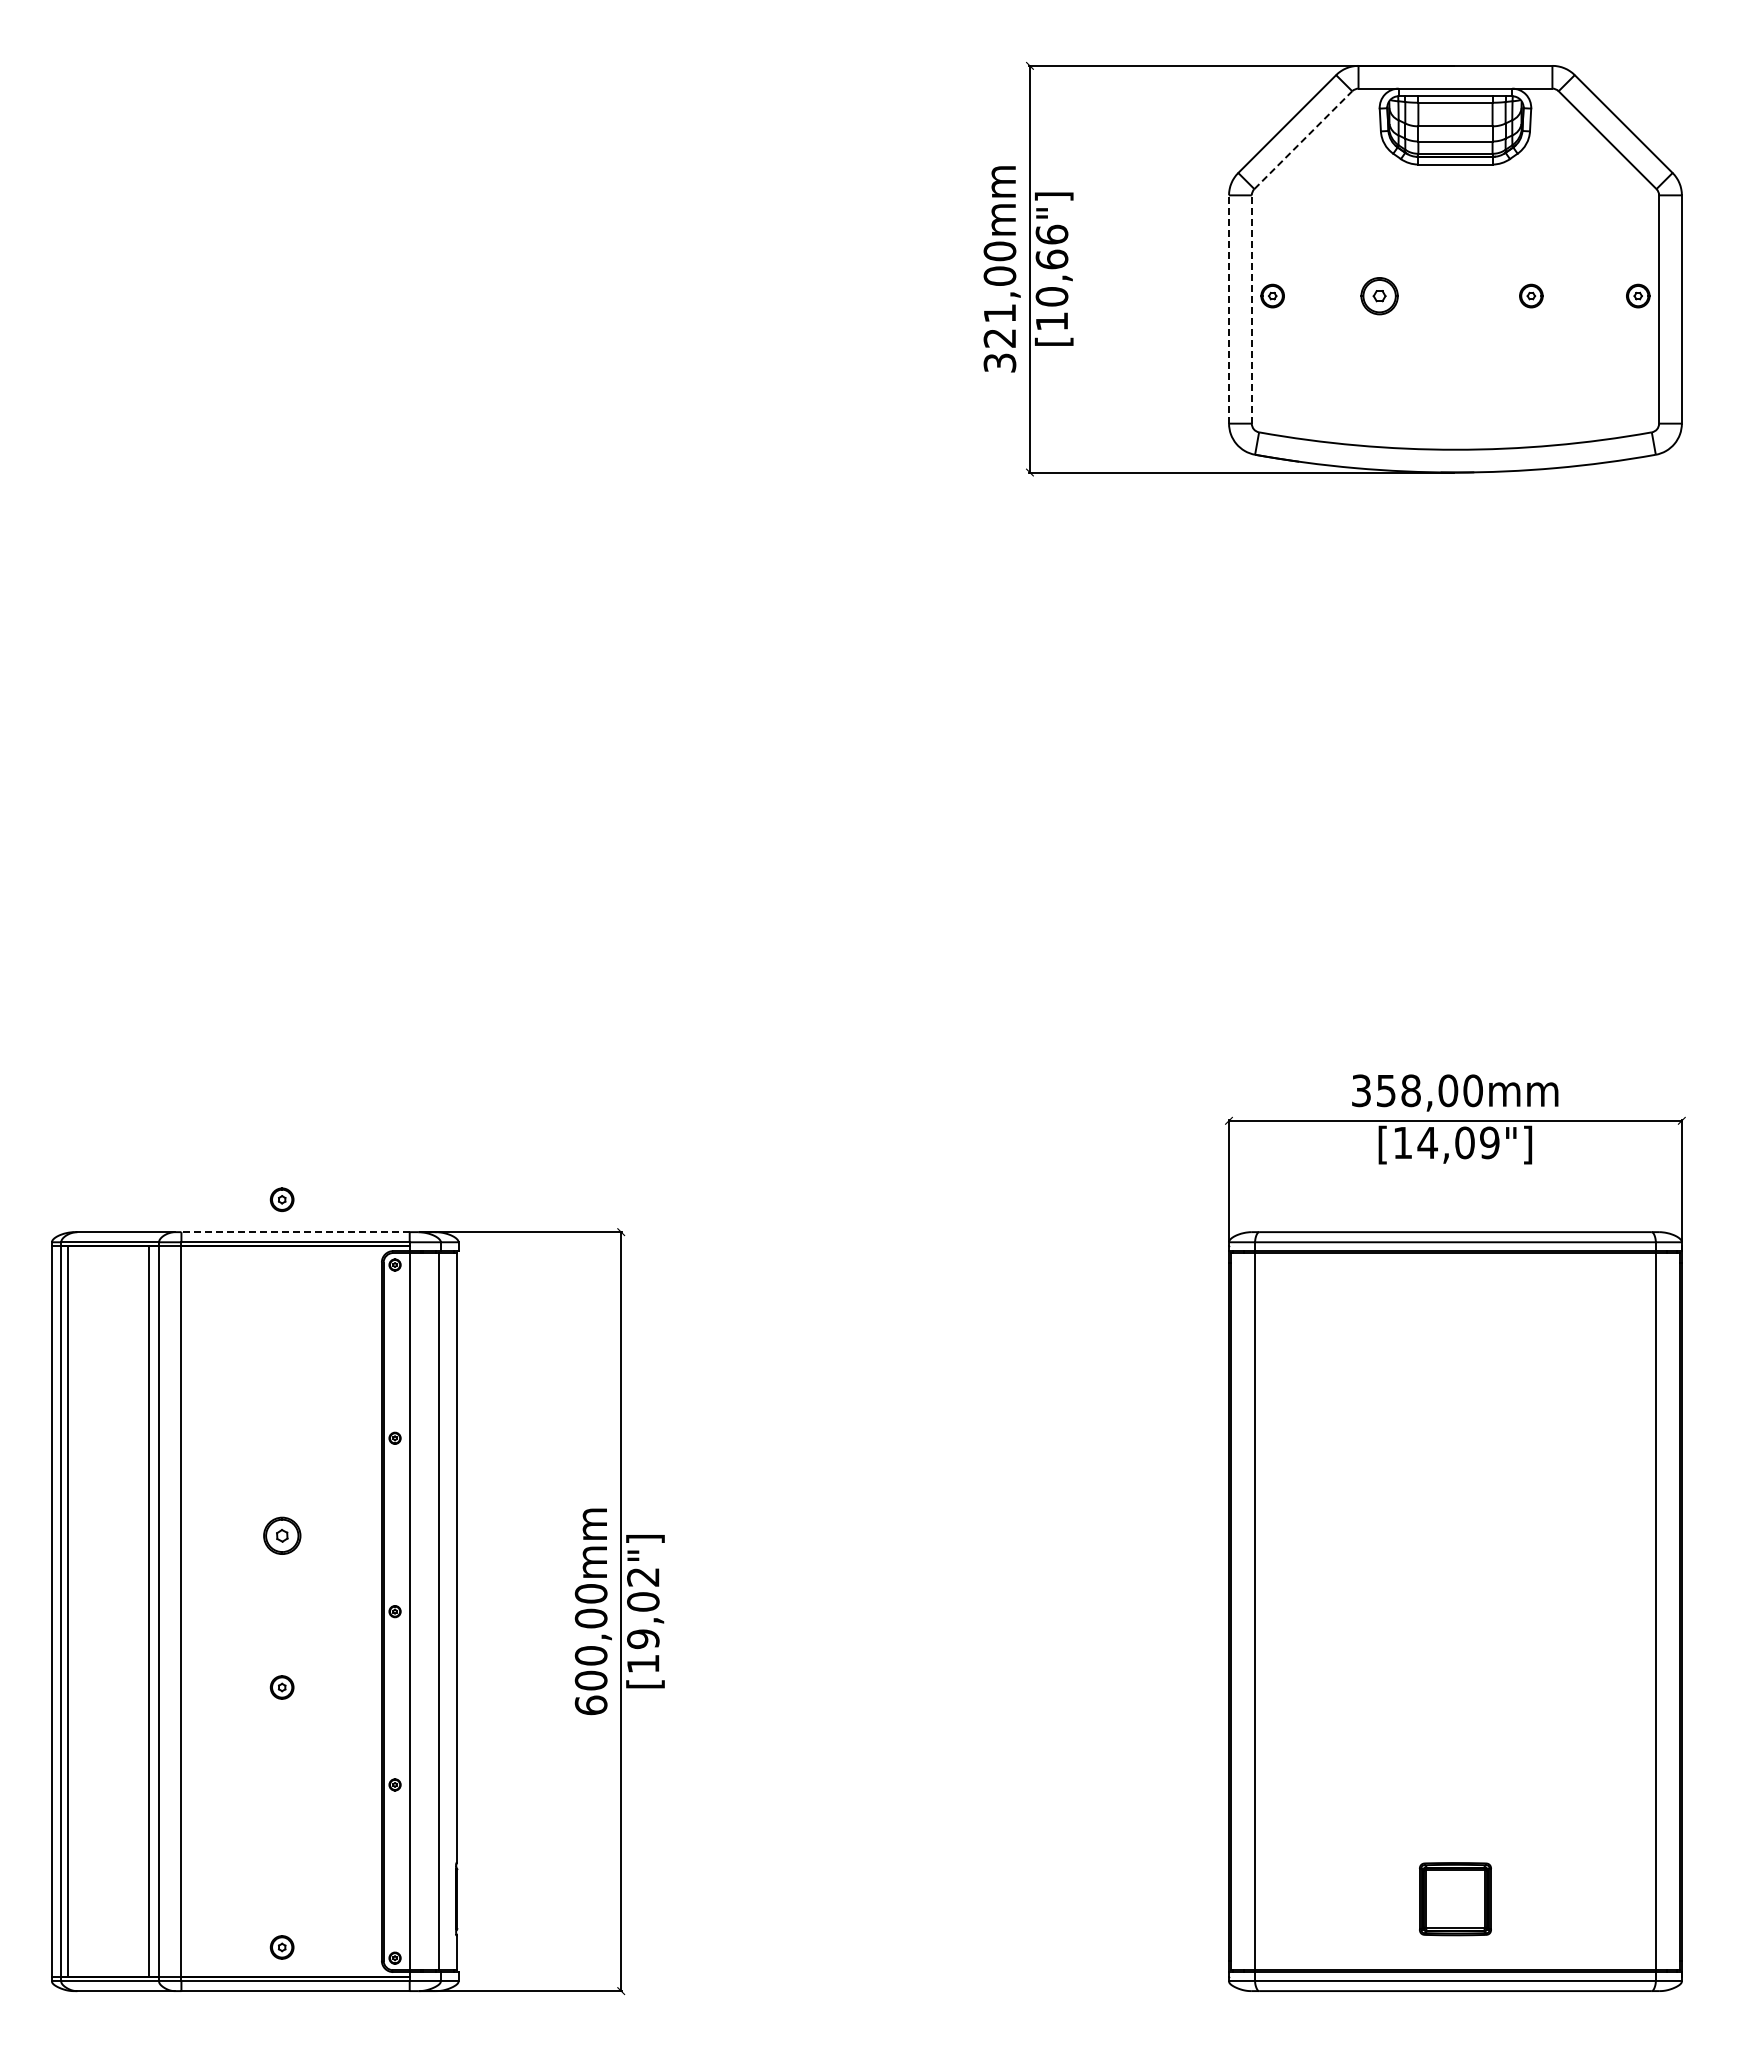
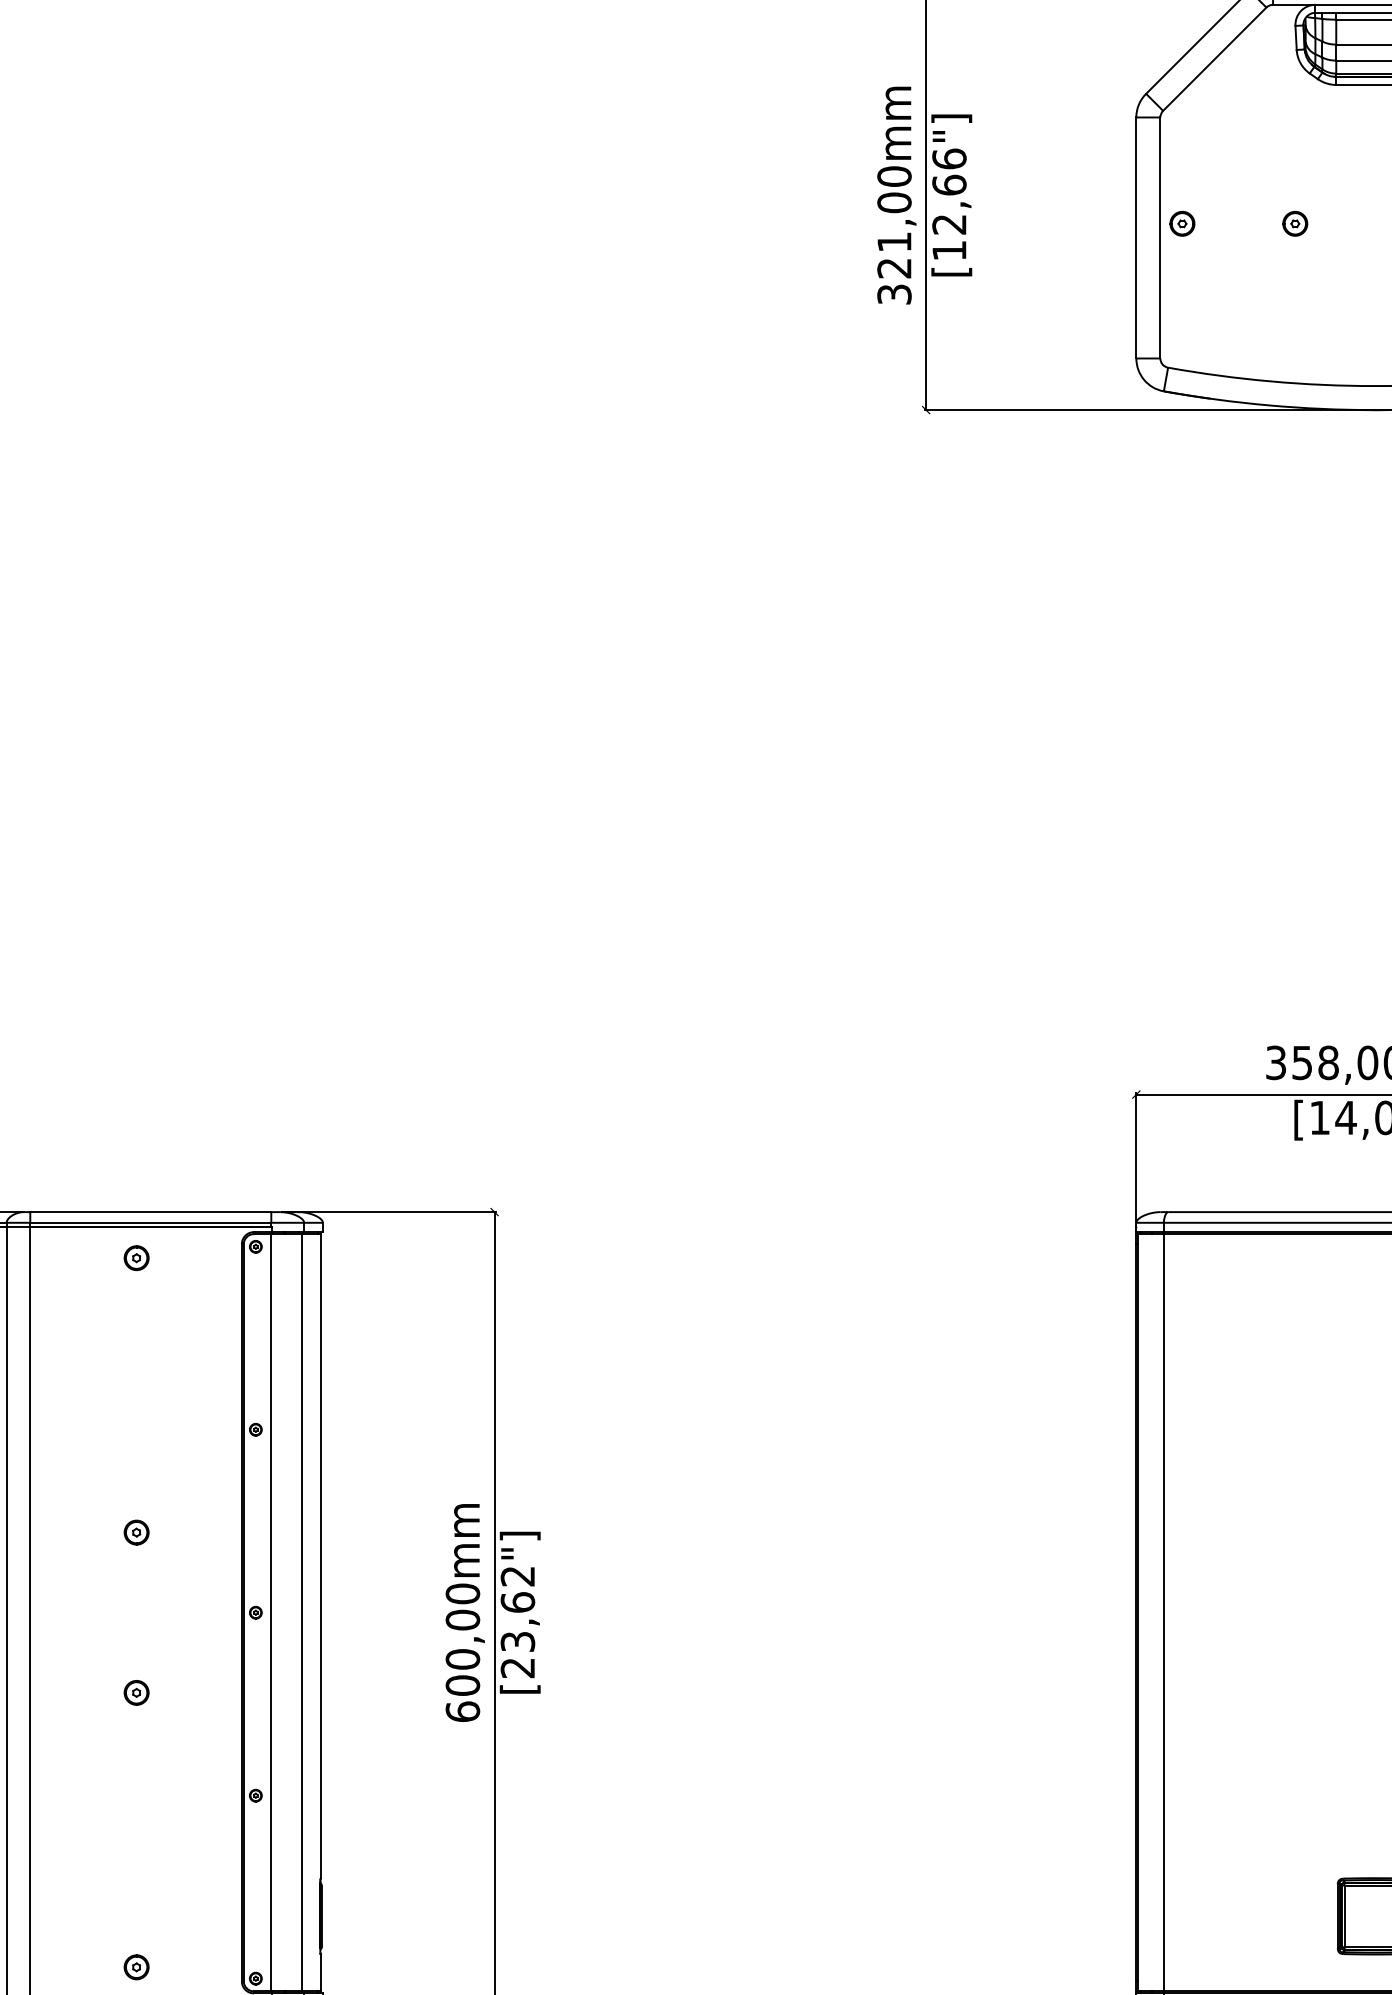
line: (1303, 139) -> (1214, 58), dashed -> solid
part: (1379, 295) -> (1295, 223), size x0.62
text: (1051, 296) -> (948, 224), [10,66"] -> [12,66"]
line: (1229, 309) -> (1136, 237), dashed -> solid
line: (1251, 309) -> (1160, 237), dashed -> solid
part: (281, 1199) -> (135, 1257), moved
line: (295, 1232) -> (150, 1212), dashed -> solid
part: (281, 1535) -> (135, 1532), size x0.62
text: (643, 1632) -> (518, 1634), [19,02"] -> [23,62"]

